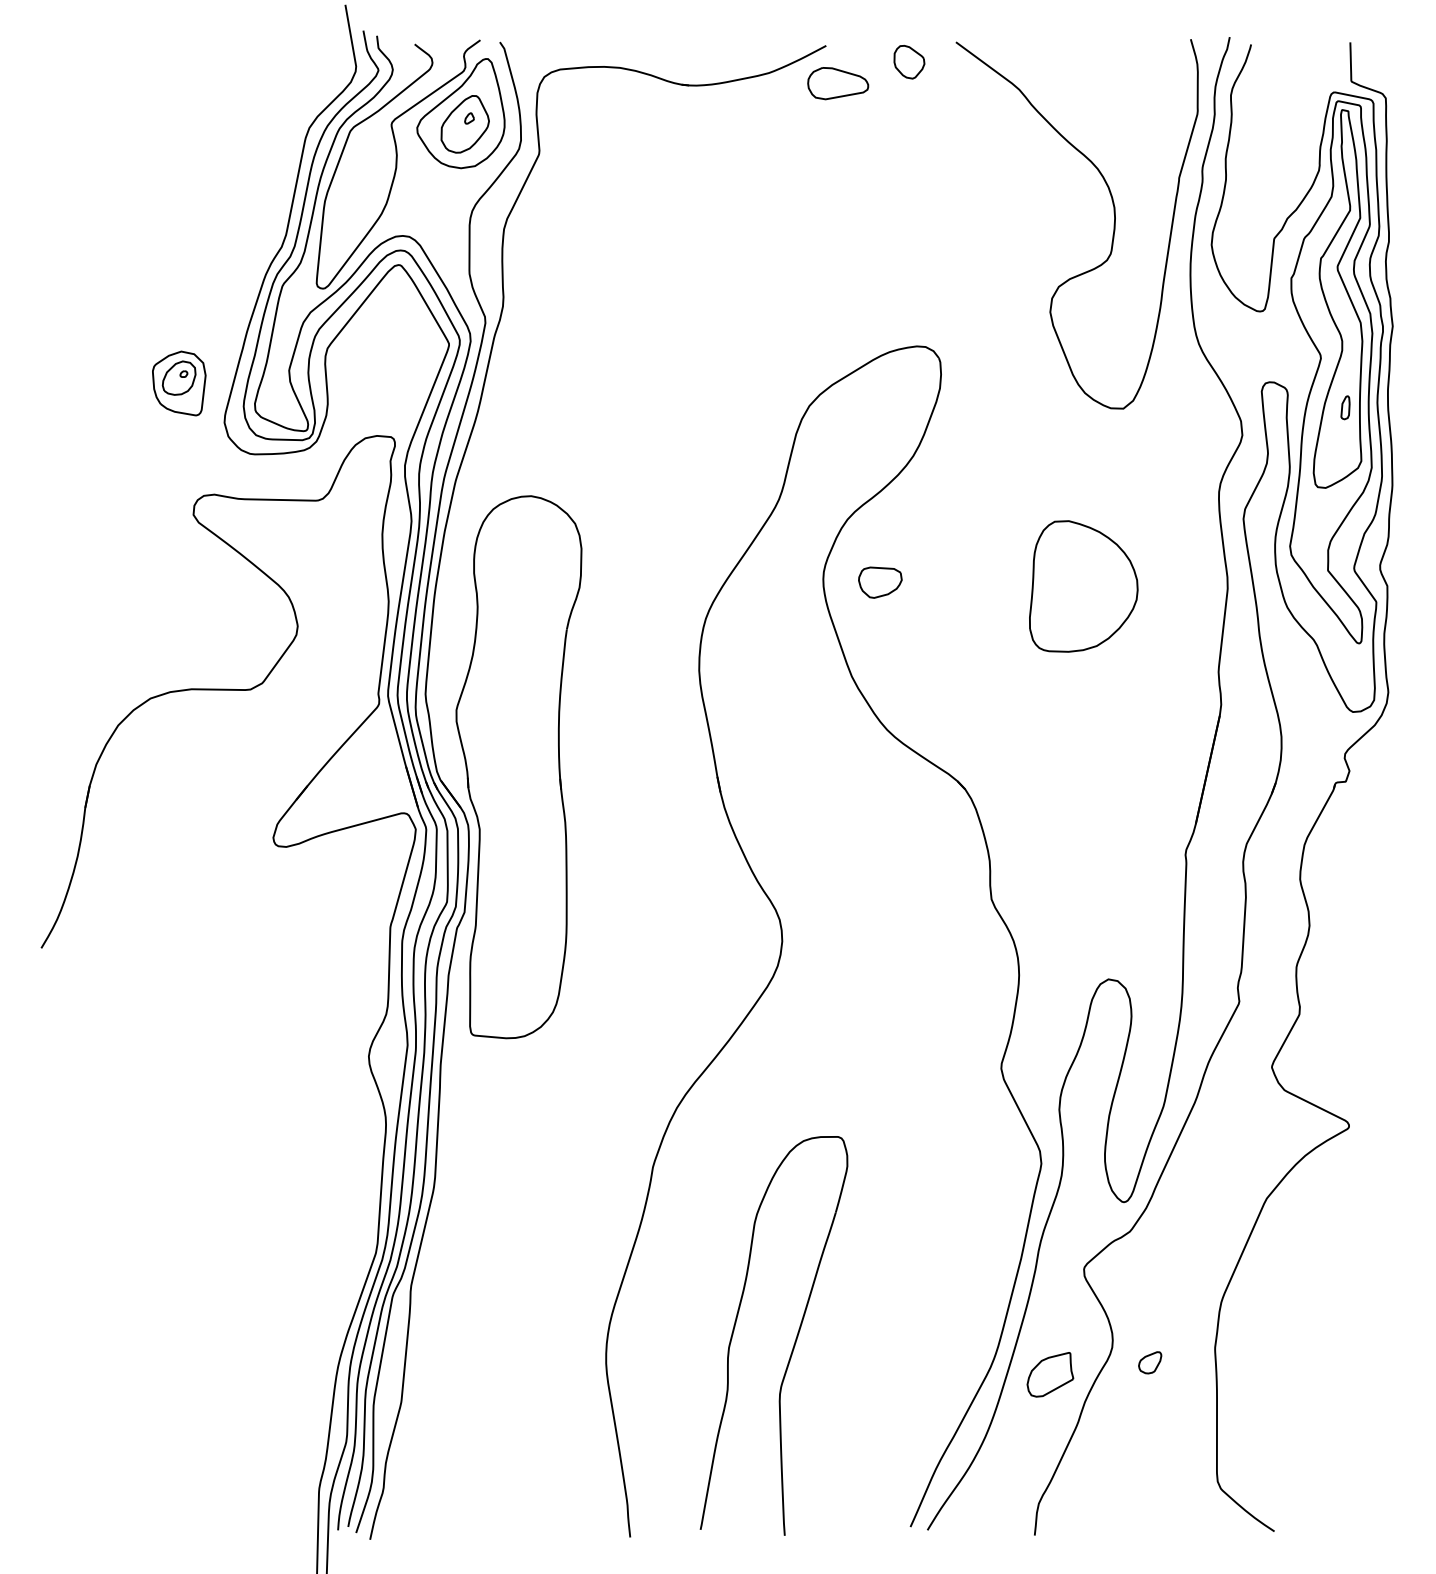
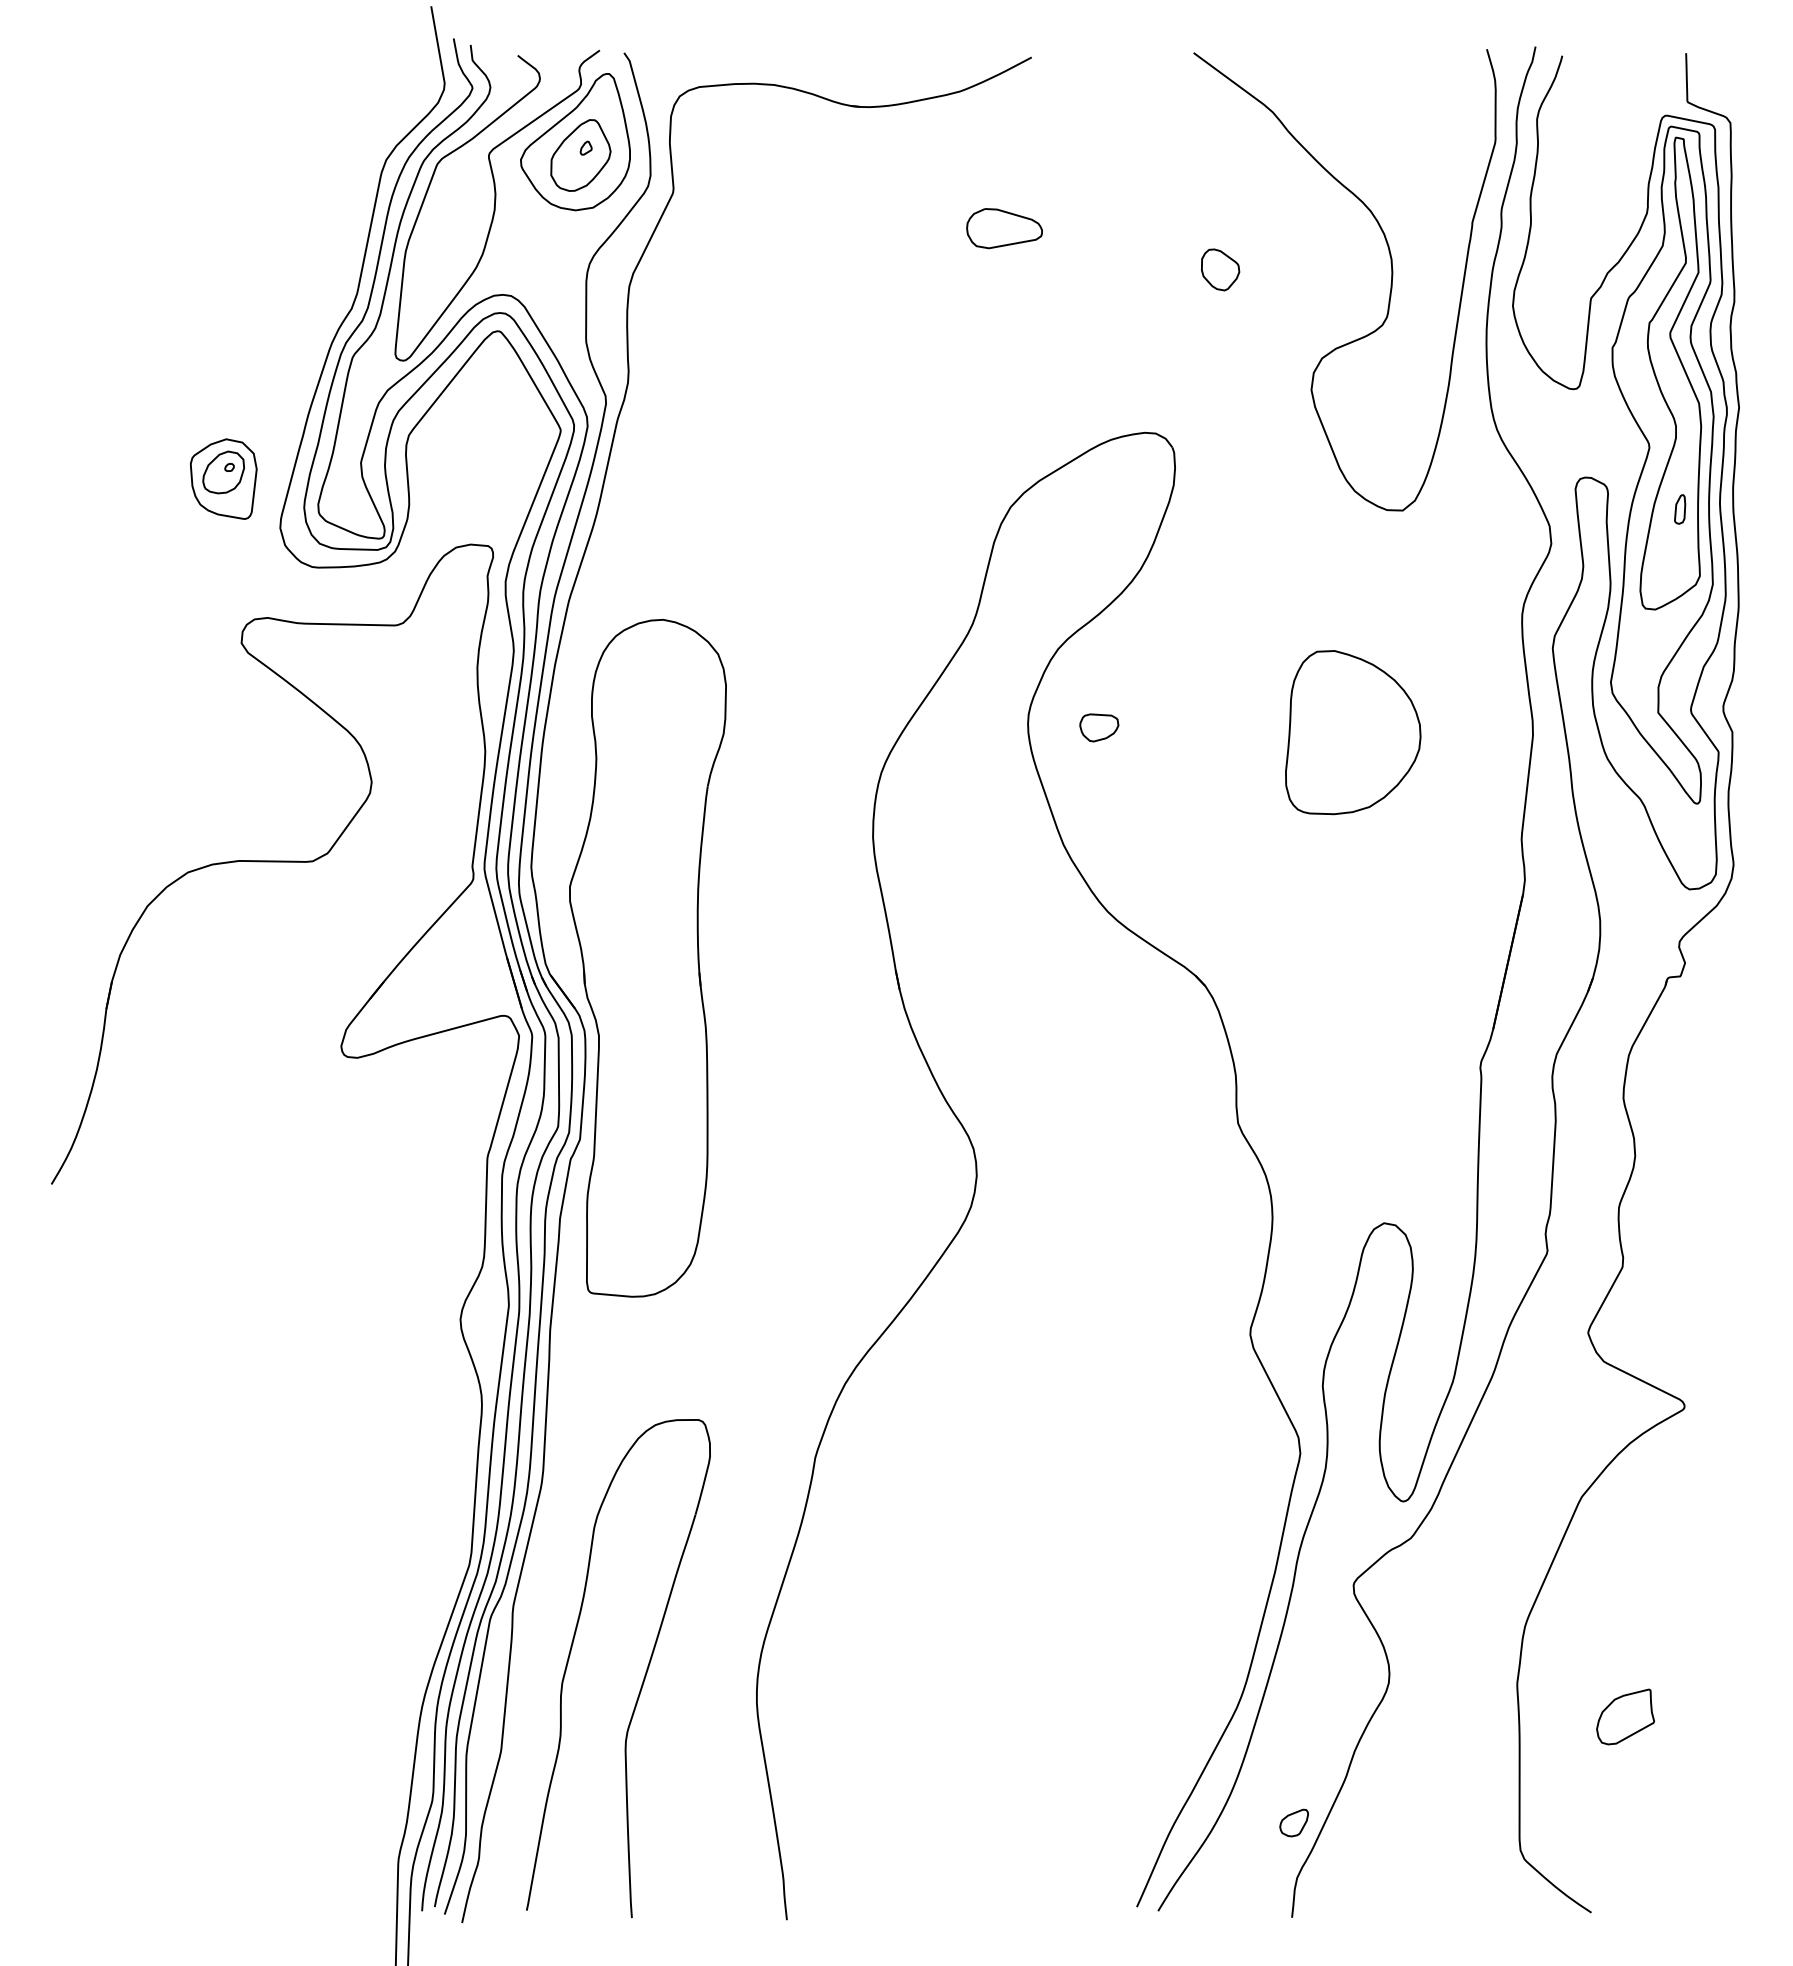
part: (909, 61) -> (1220, 269), moved
part: (838, 83) -> (1004, 228), moved
part: (880, 582) -> (1099, 727), size x0.71
part: (794, 1341) -> (644, 1675), moved
part: (1149, 1362) -> (1293, 1822), moved
part: (1050, 1374) -> (1625, 1716), moved

